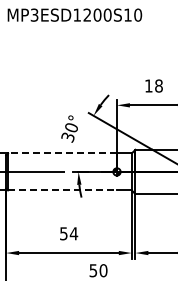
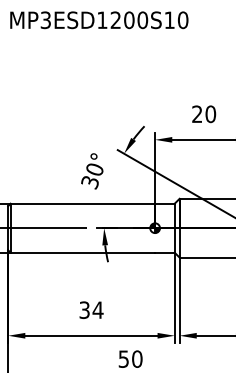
text: (153, 85) -> (203, 113), 18 -> 20
line: (62, 153) -> (82, 203), dashed -> solid
line: (63, 190) -> (84, 252), dashed -> solid
text: (63, 233) -> (84, 309), 54 -> 34

